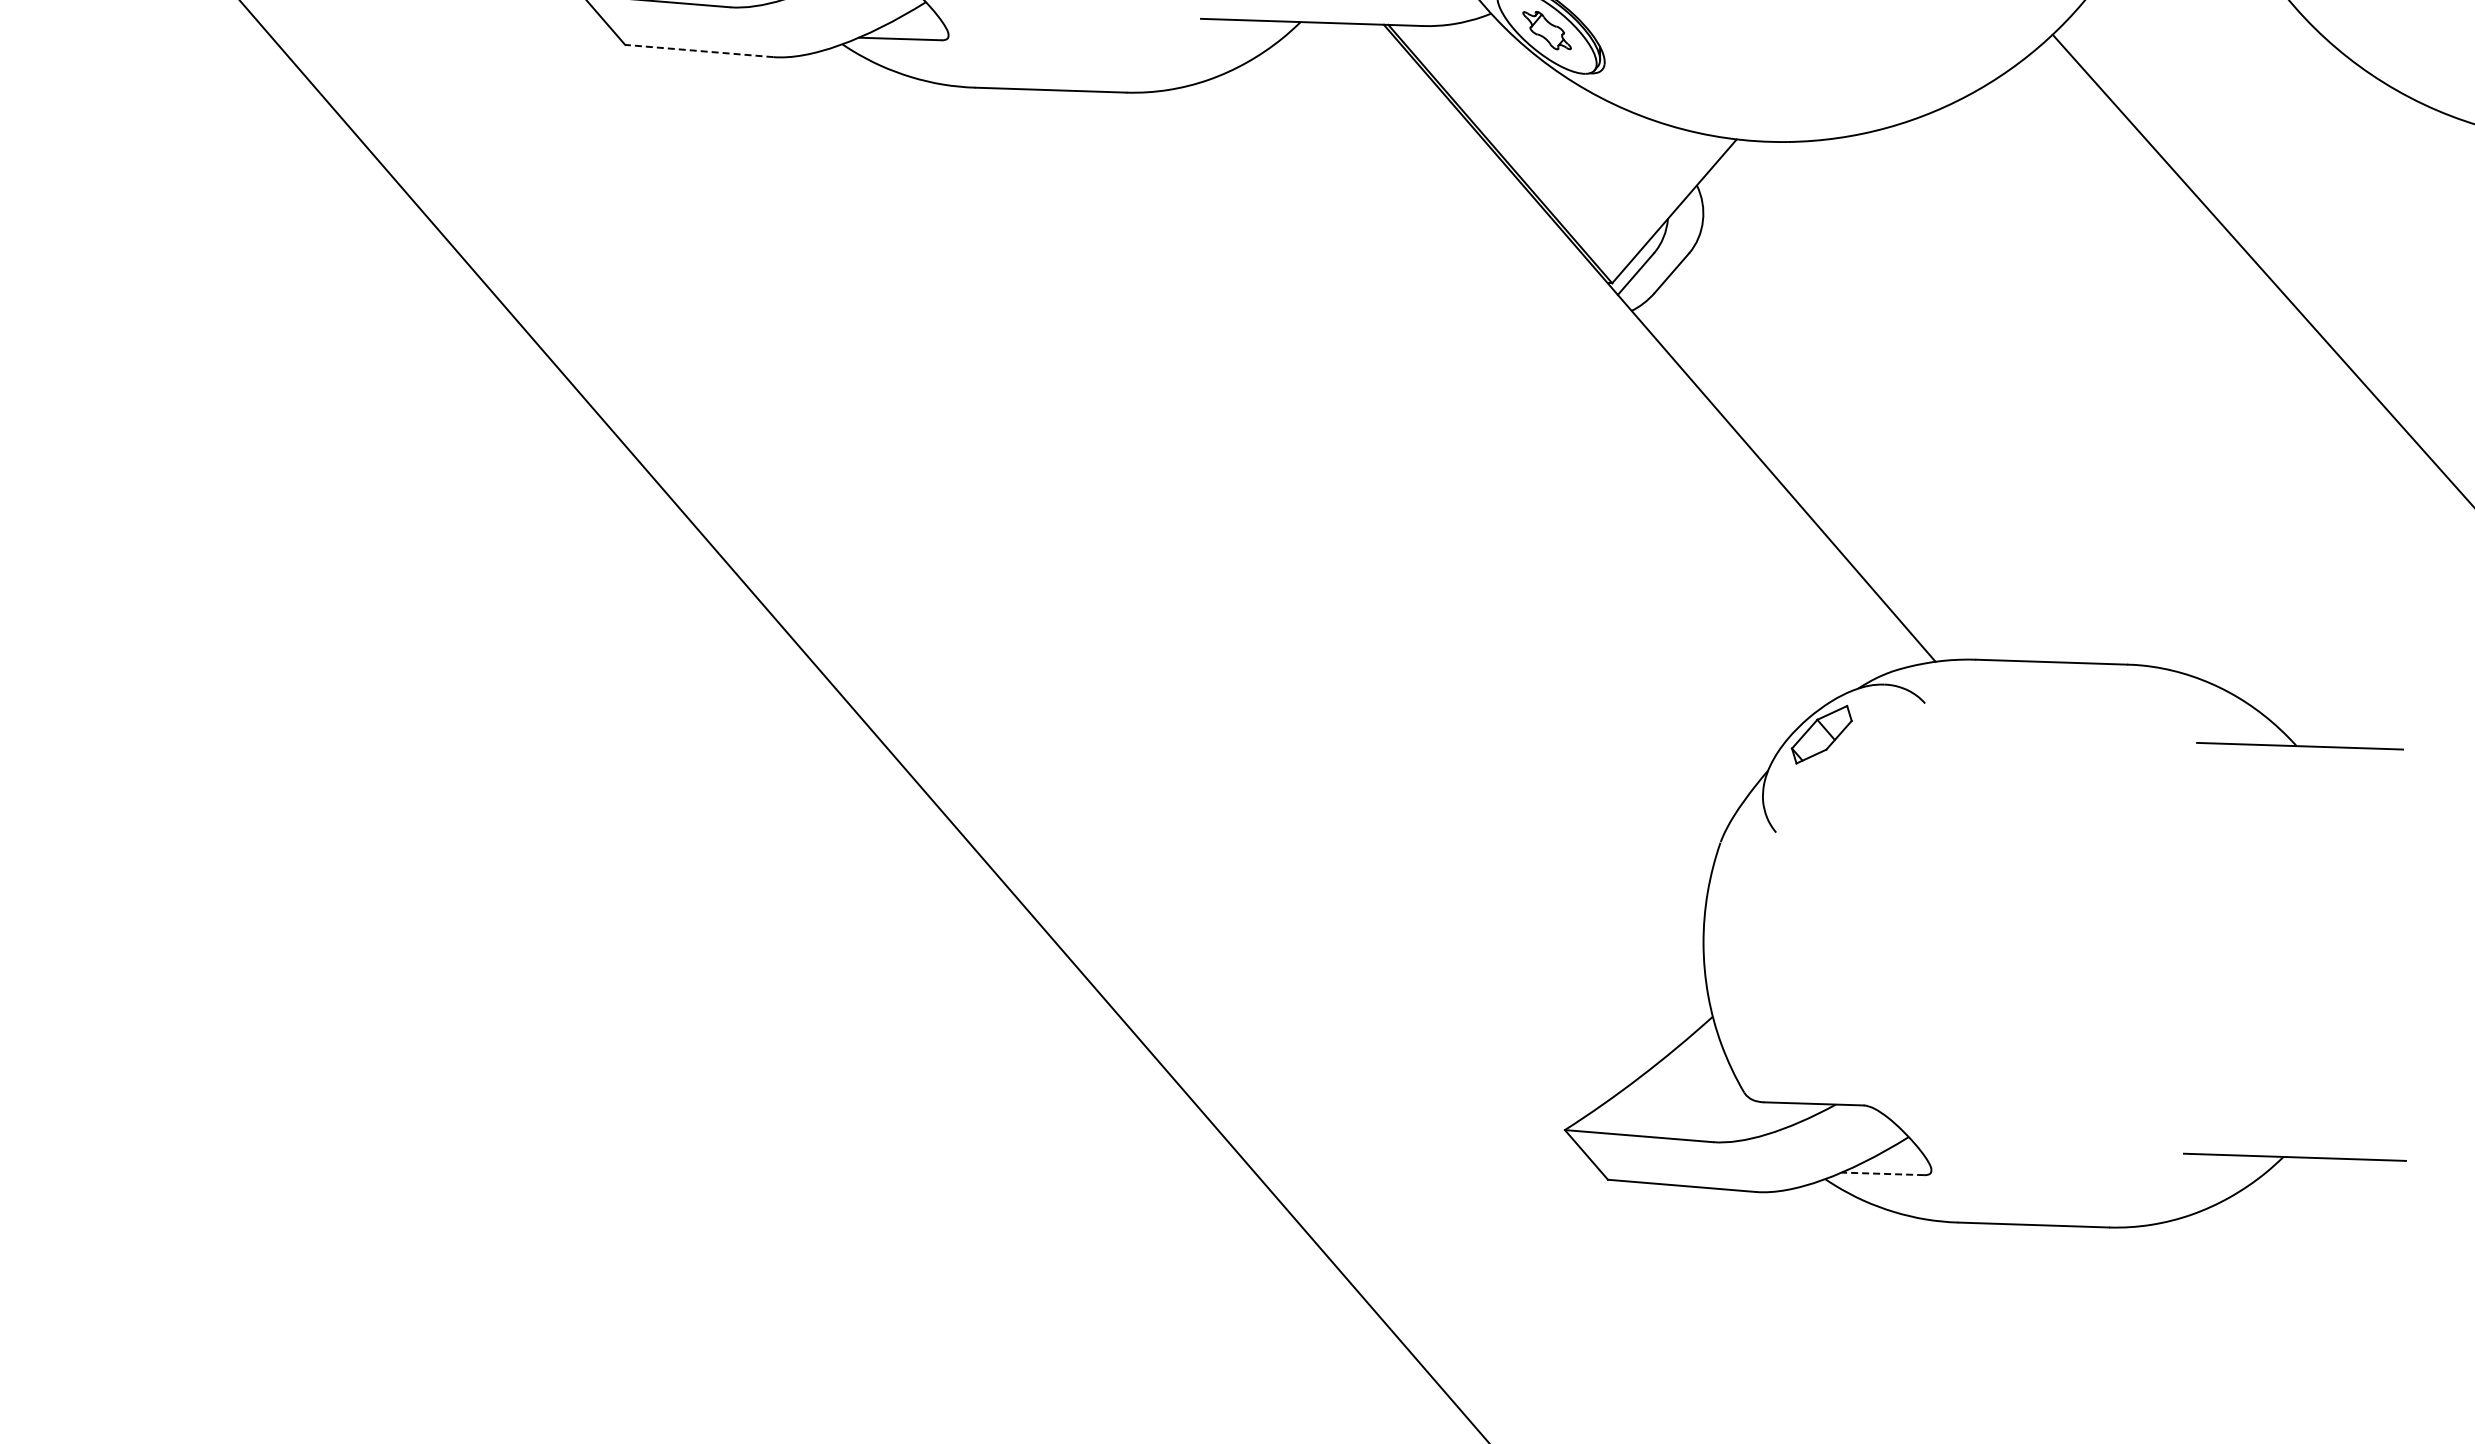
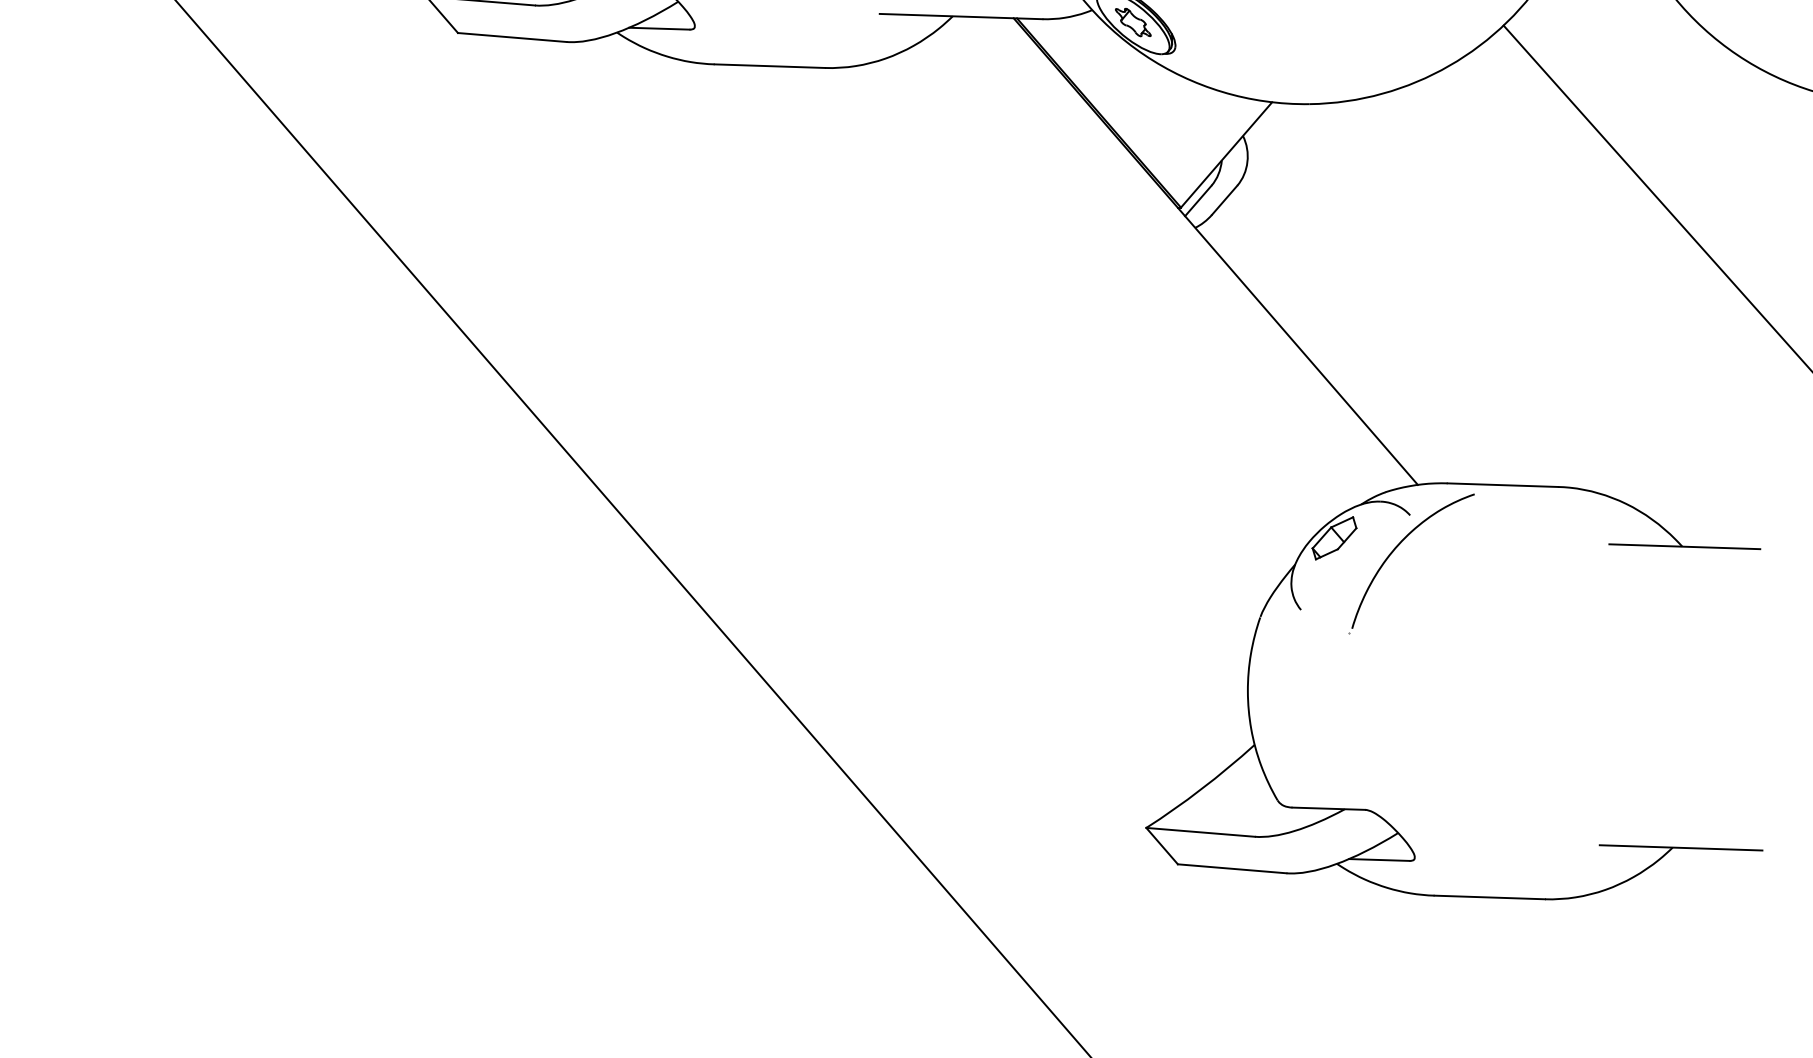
line: (698, 50) -> (511, 37), dashed -> solid
part: (1906, 748) -> (1396, 548), added
line: (1882, 1173) -> (1378, 859), dashed -> solid

